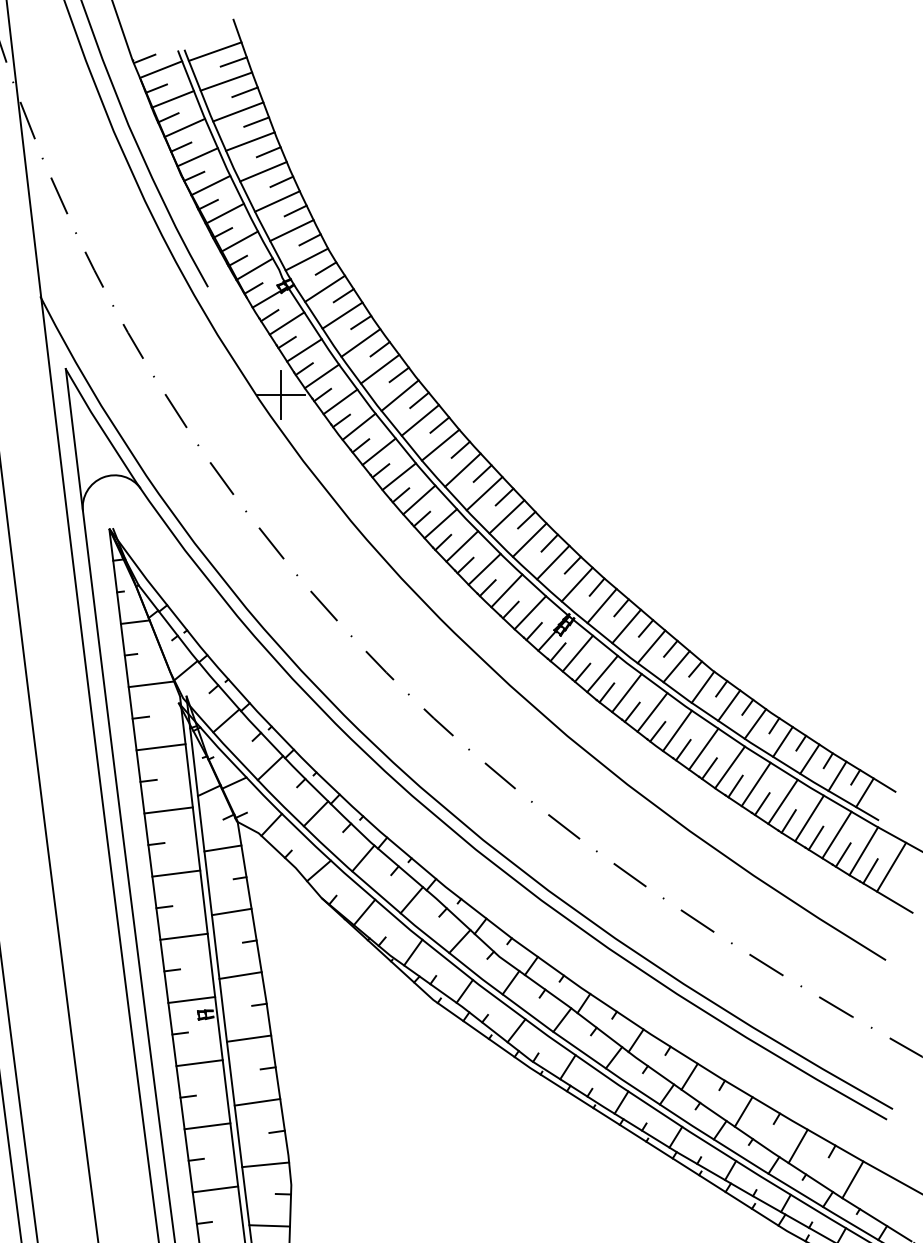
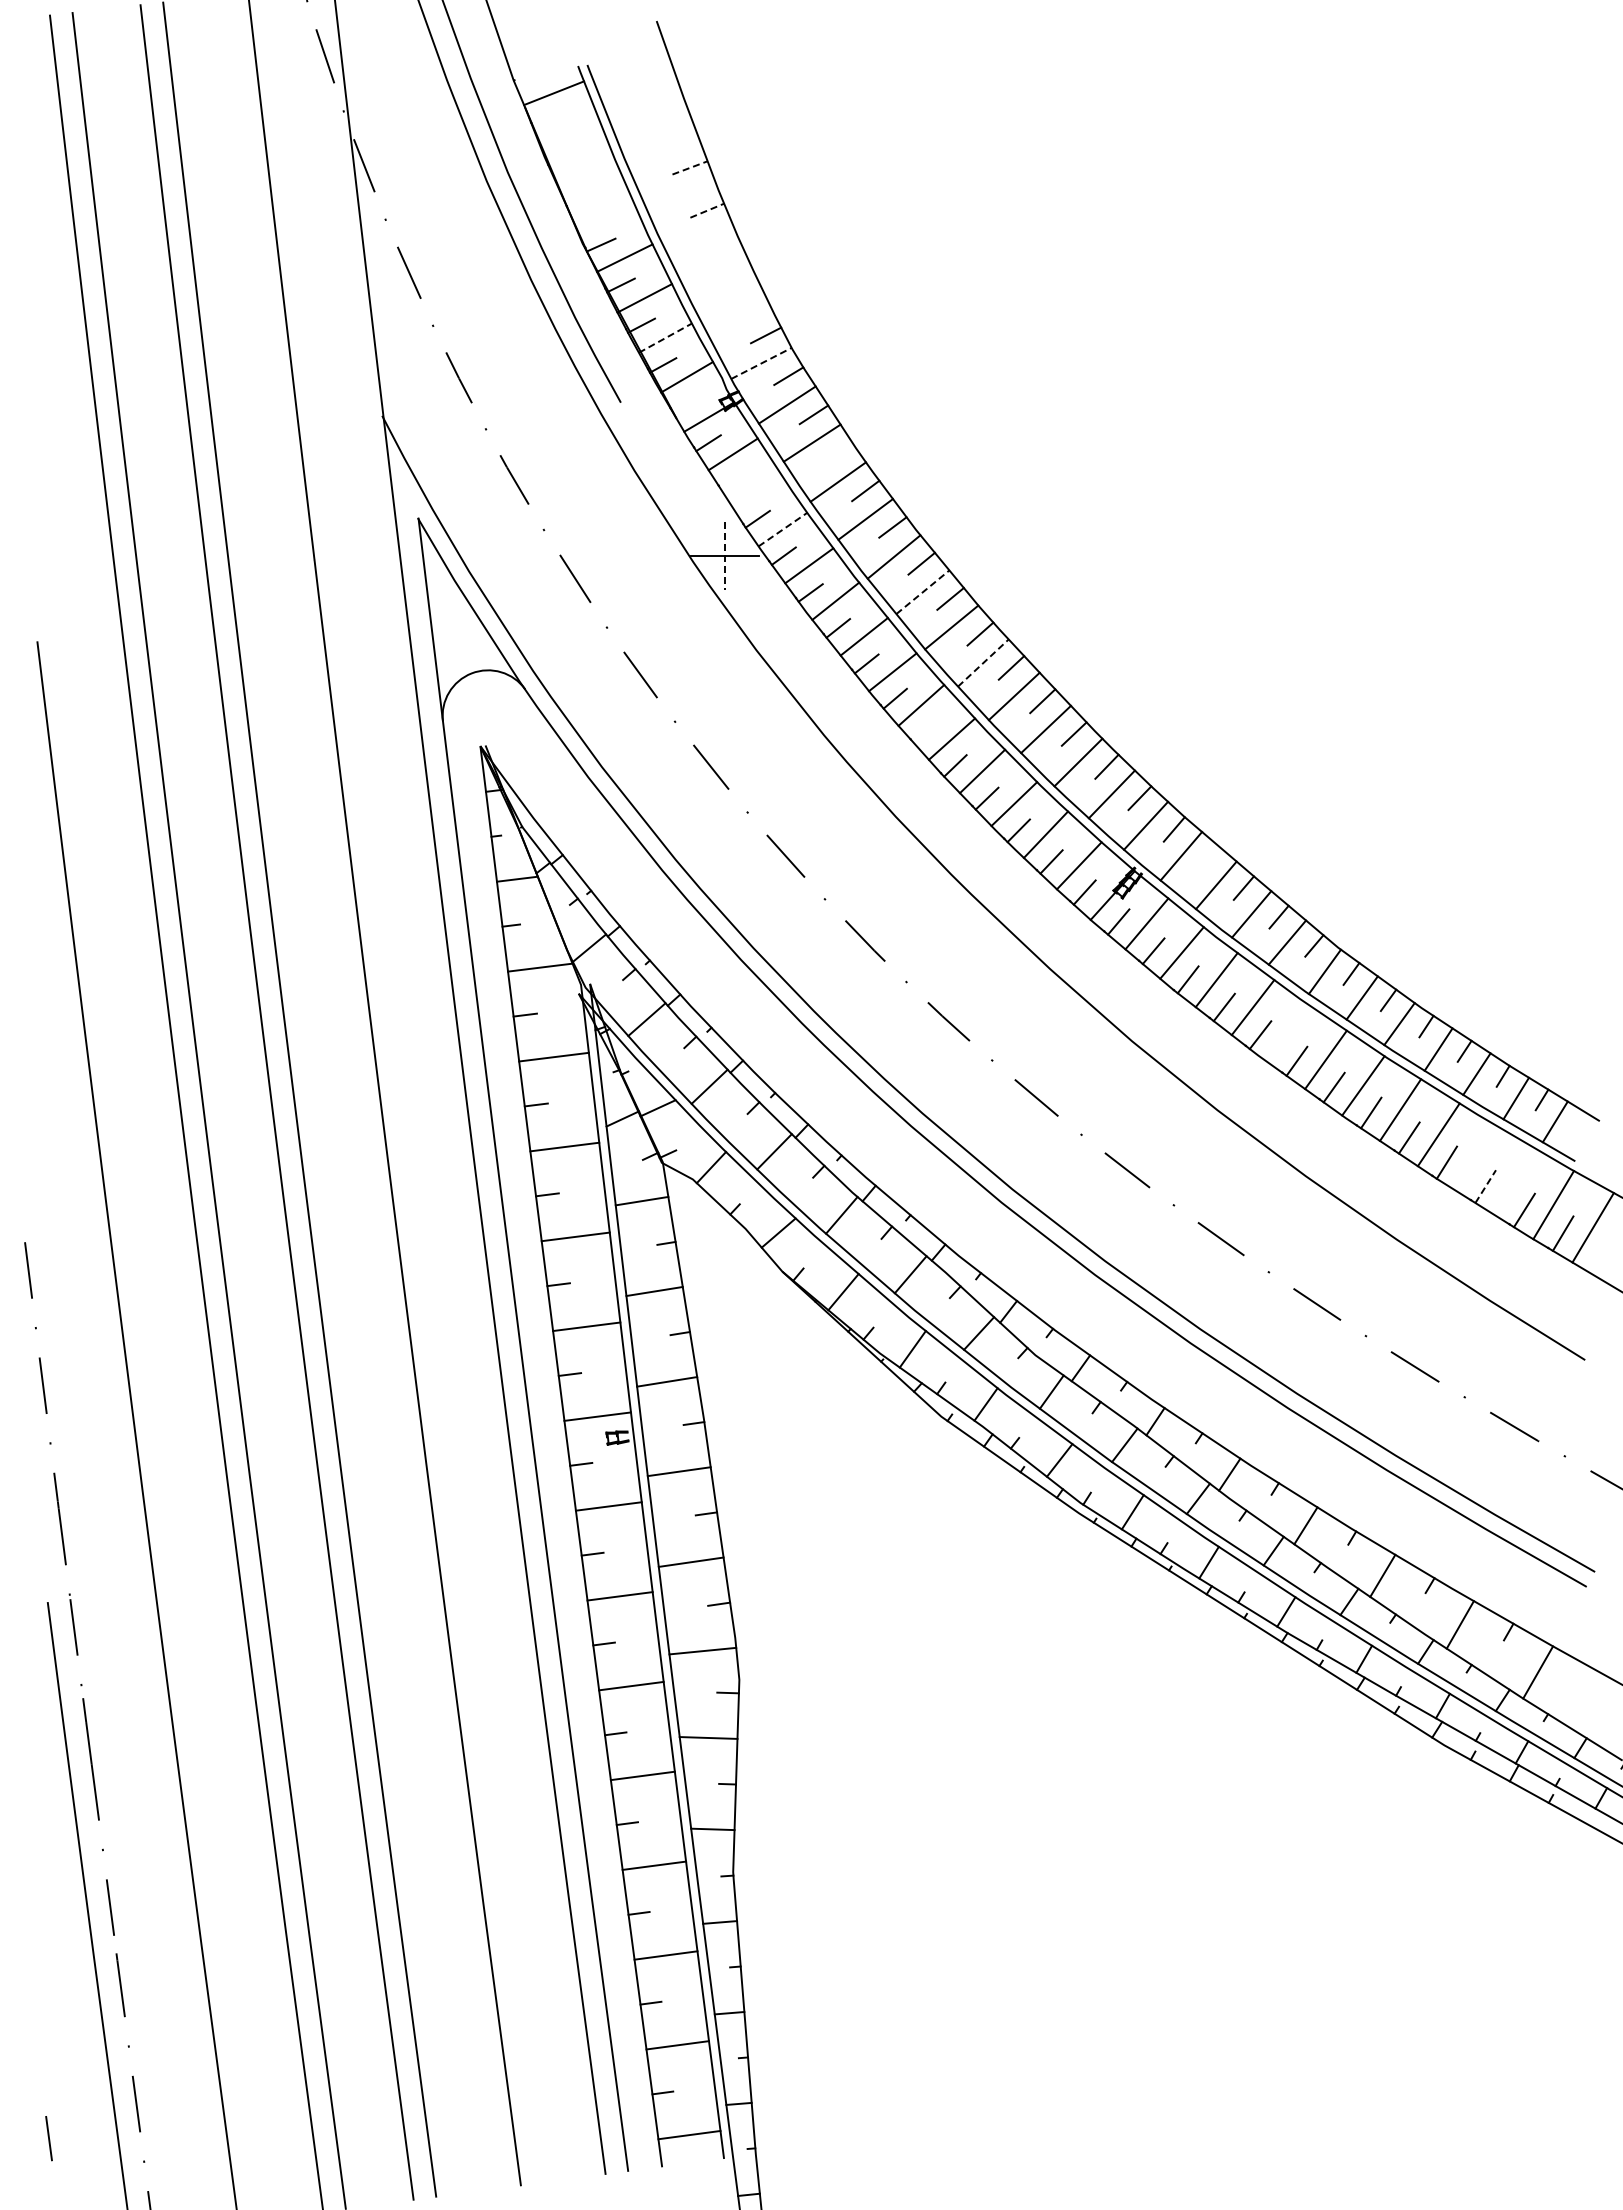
line: (214, 51) -> (630, 67), removed
line: (144, 58) -> (530, 77), removed
line: (233, 61) -> (657, 81), removed
line: (226, 81) -> (646, 110), removed
line: (156, 88) -> (547, 120), removed
line: (245, 92) -> (673, 125), removed
line: (172, 99) -> (570, 135), removed
line: (238, 111) -> (663, 152), removed
line: (167, 117) -> (563, 161), removed
line: (256, 121) -> (690, 167), solid -> dashed
line: (184, 128) -> (587, 176), removed
line: (249, 141) -> (680, 195), removed
line: (181, 147) -> (582, 203), removed
line: (268, 152) -> (707, 210), solid -> dashed
line: (197, 156) -> (605, 217), removed
line: (263, 171) -> (699, 238), removed
line: (281, 181) -> (725, 252), removed
line: (277, 201) -> (719, 280), removed
line: (295, 210) -> (745, 293), removed
line: (292, 230) -> (740, 322), removed
line: (239, 241) -> (665, 337), solid -> dashed
line: (306, 259) -> (761, 363), solid -> dashed
line: (253, 288) -> (685, 404), removed
line: (361, 322) -> (838, 452), removed
line: (286, 342) -> (732, 481), removed
line: (304, 350) -> (757, 492), removed
line: (321, 376) -> (782, 529), solid -> dashed
line: (280, 395) -> (724, 556), solid -> dashed
line: (420, 419) -> (923, 591), solid -> dashed
line: (462, 470) -> (983, 663), solid -> dashed
line: (421, 519) -> (924, 732), removed
line: (621, 607) -> (1208, 858), removed
line: (677, 730) -> (1288, 1033), removed
line: (809, 817) -> (1476, 1157), removed
line: (836, 834) -> (1515, 1181), removed
line: (815, 838) -> (1485, 1186), solid -> dashed

